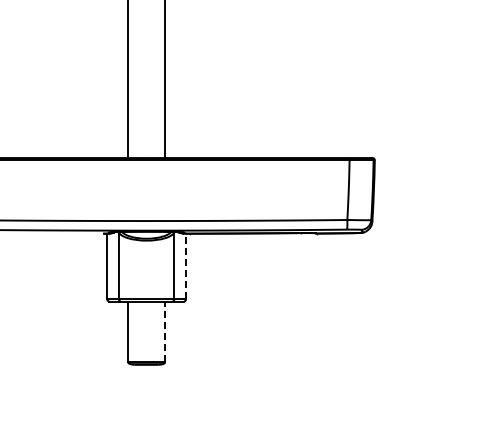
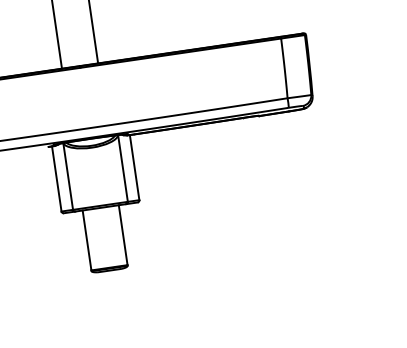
line: (185, 266) -> (134, 167), dashed -> solid
line: (164, 331) -> (122, 234), dashed -> solid

